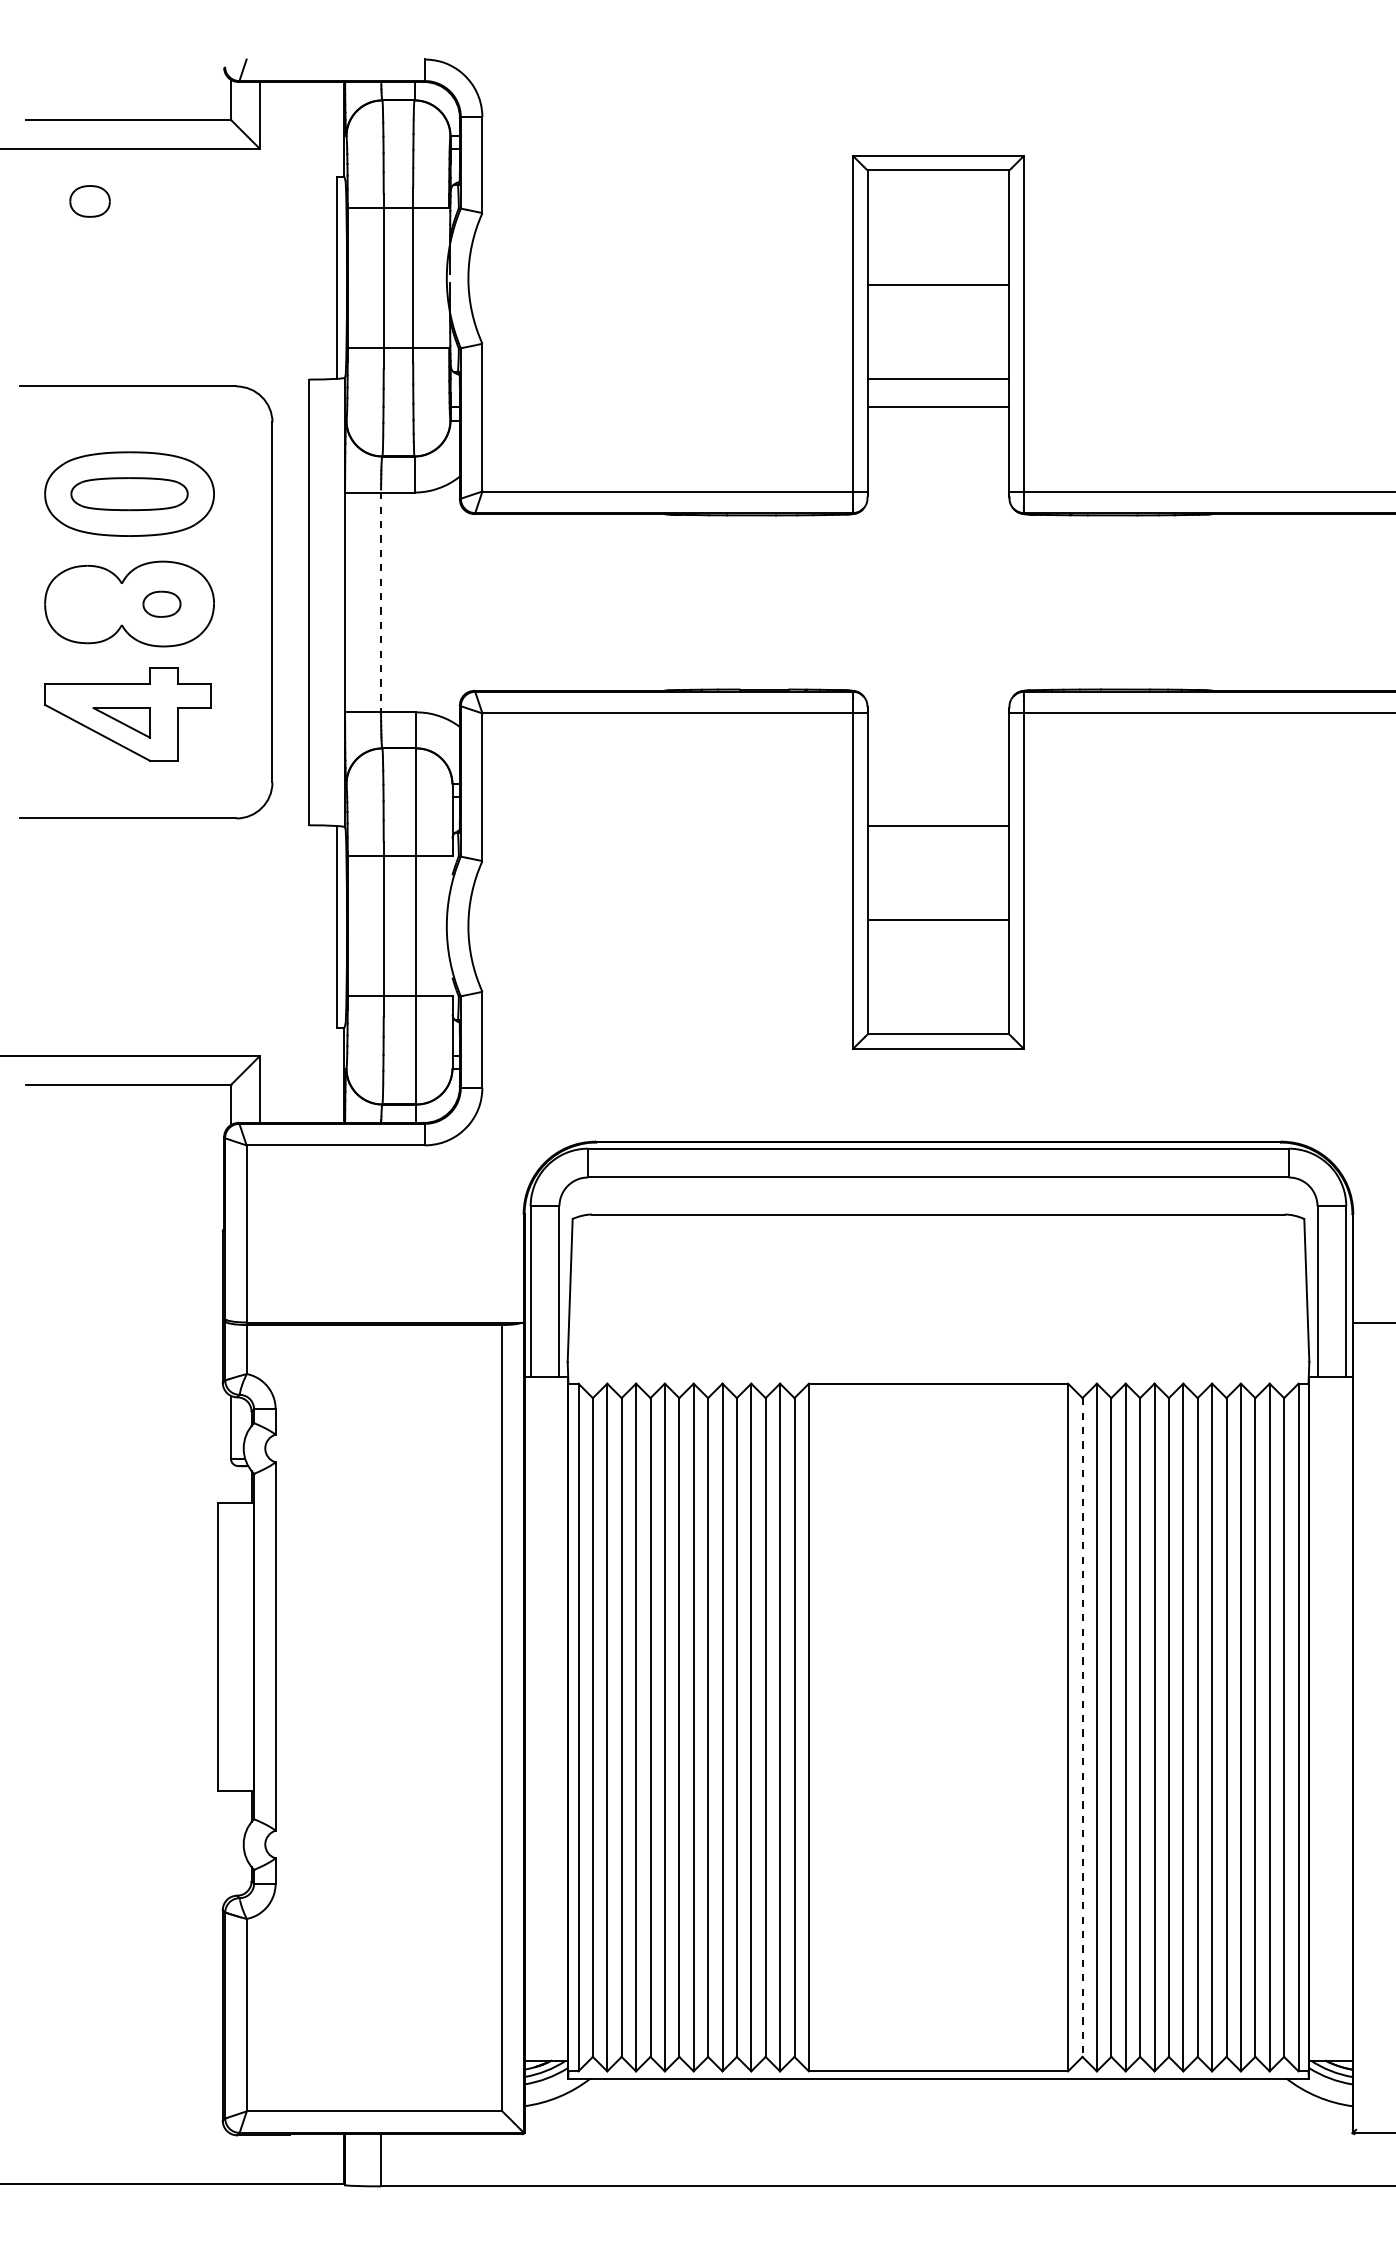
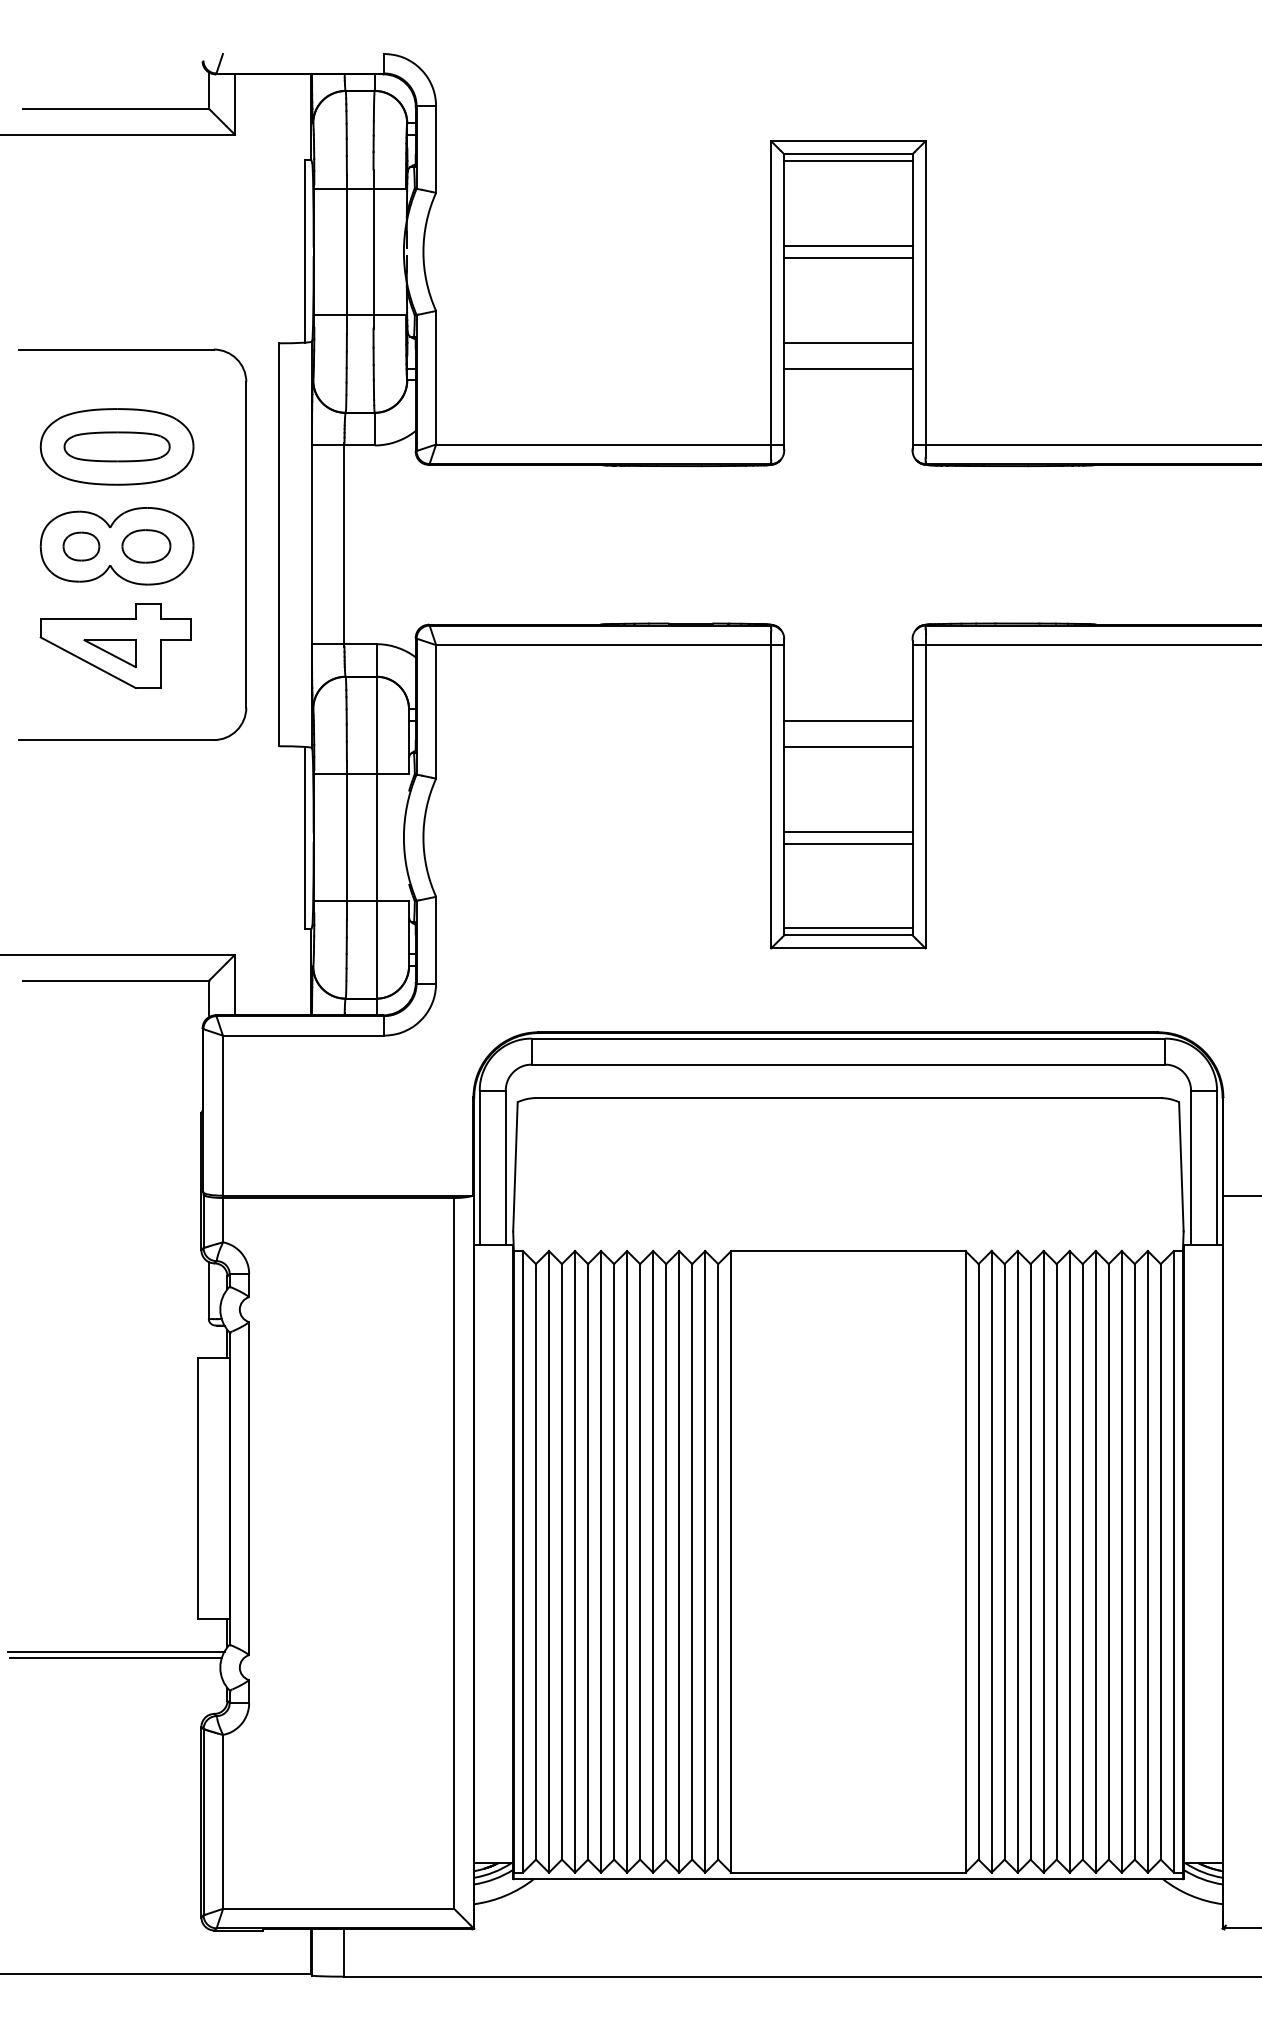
line: (938, 178) -> (848, 161), added
part: (89, 201) -> (80, 546), moved
line: (938, 271) -> (848, 245), added
line: (381, 602) -> (344, 544), dashed -> solid
part: (161, 604) -> (146, 546), size x1.43
line: (938, 797) -> (848, 721), added
line: (938, 933) -> (848, 844), added
line: (938, 1026) -> (848, 928), added
line: (1082, 1728) -> (978, 1562), dashed -> solid
line: (128, 1826) -> (116, 1651), added
line: (128, 1833) -> (116, 1657), added

